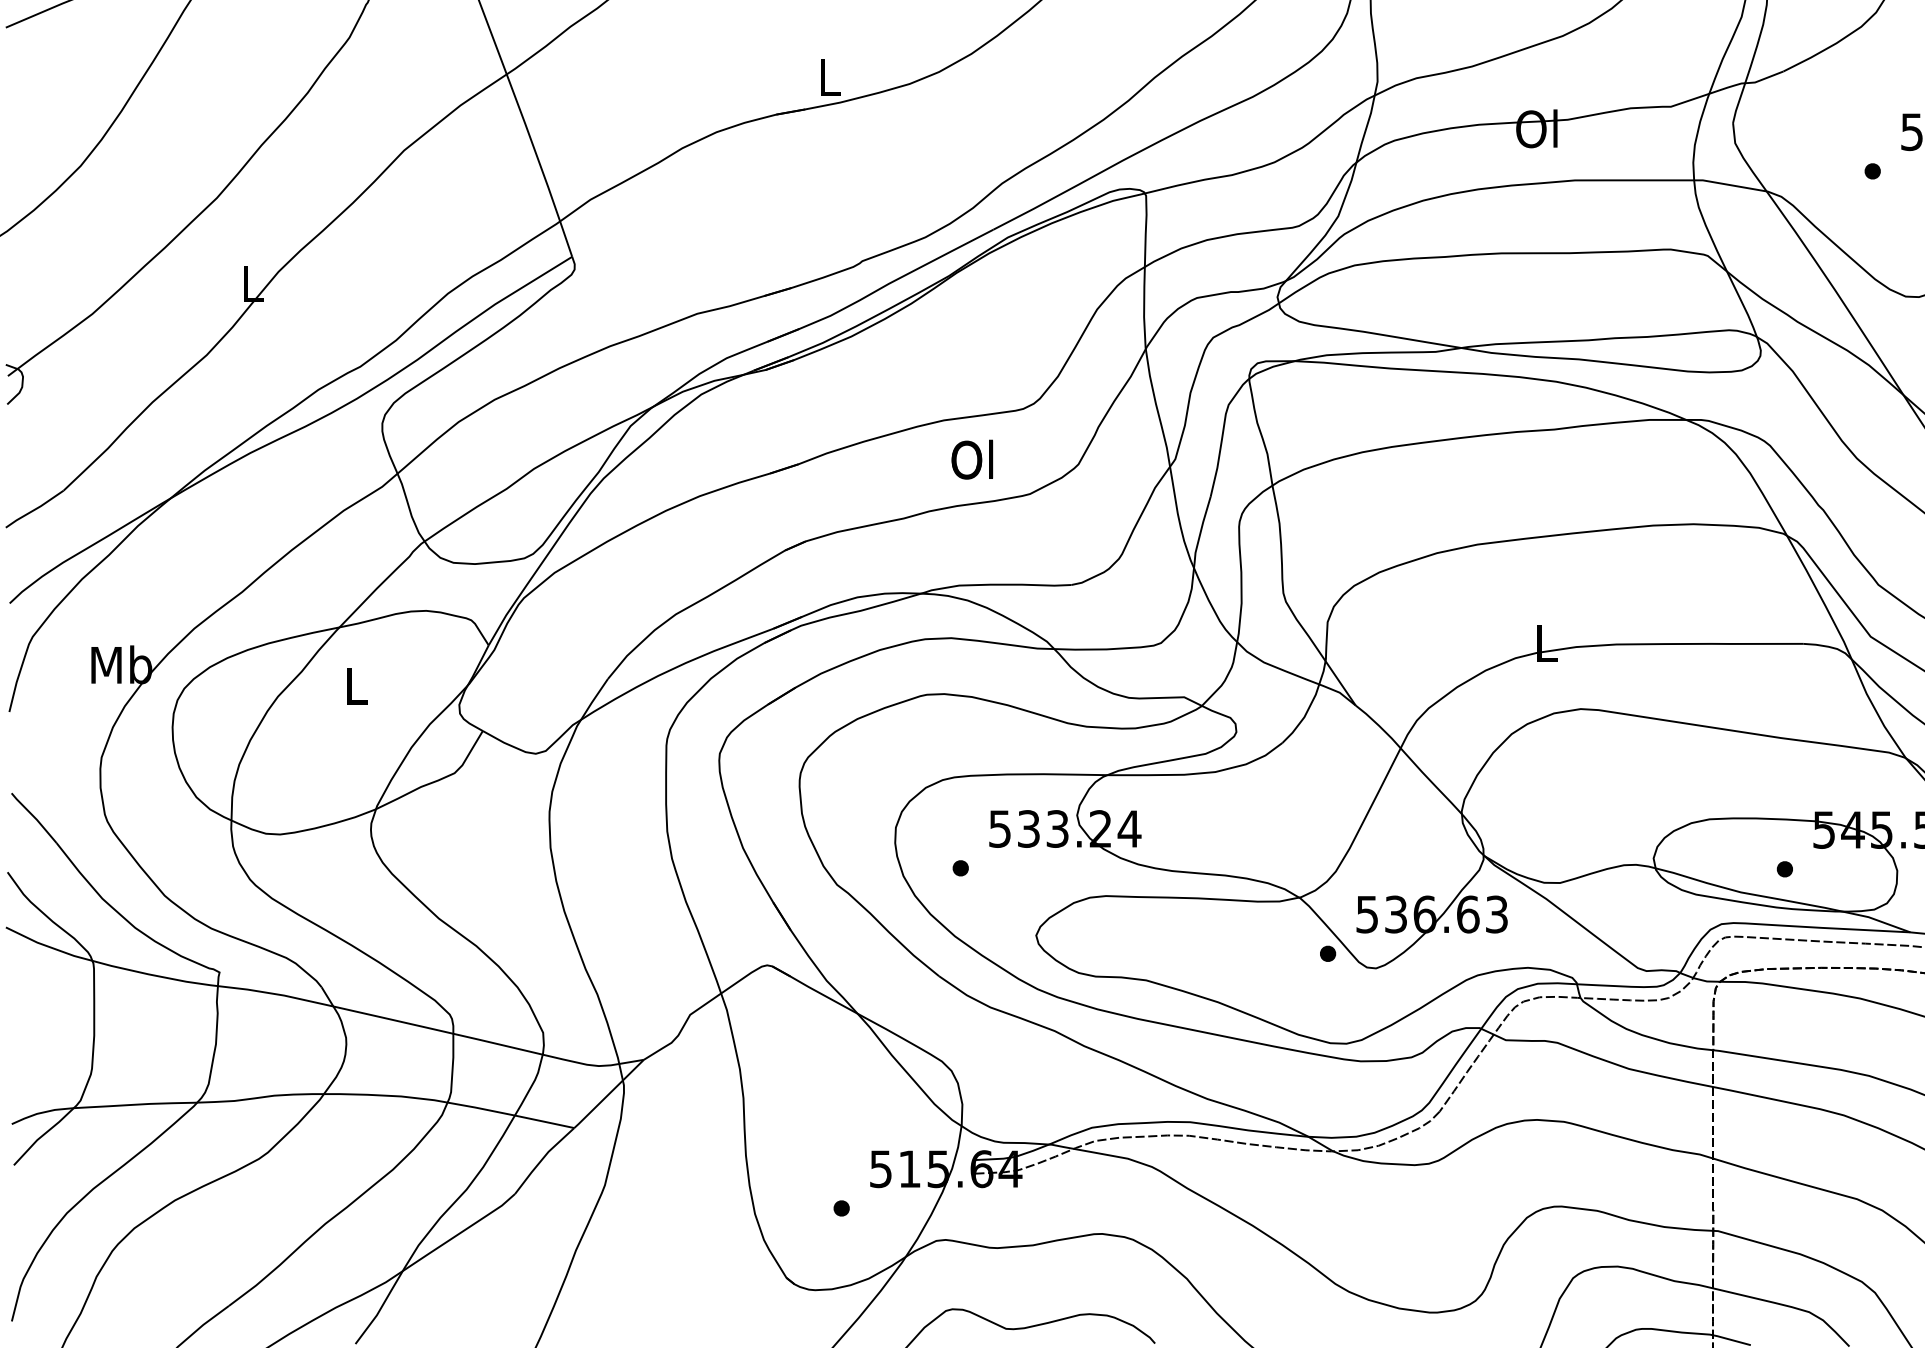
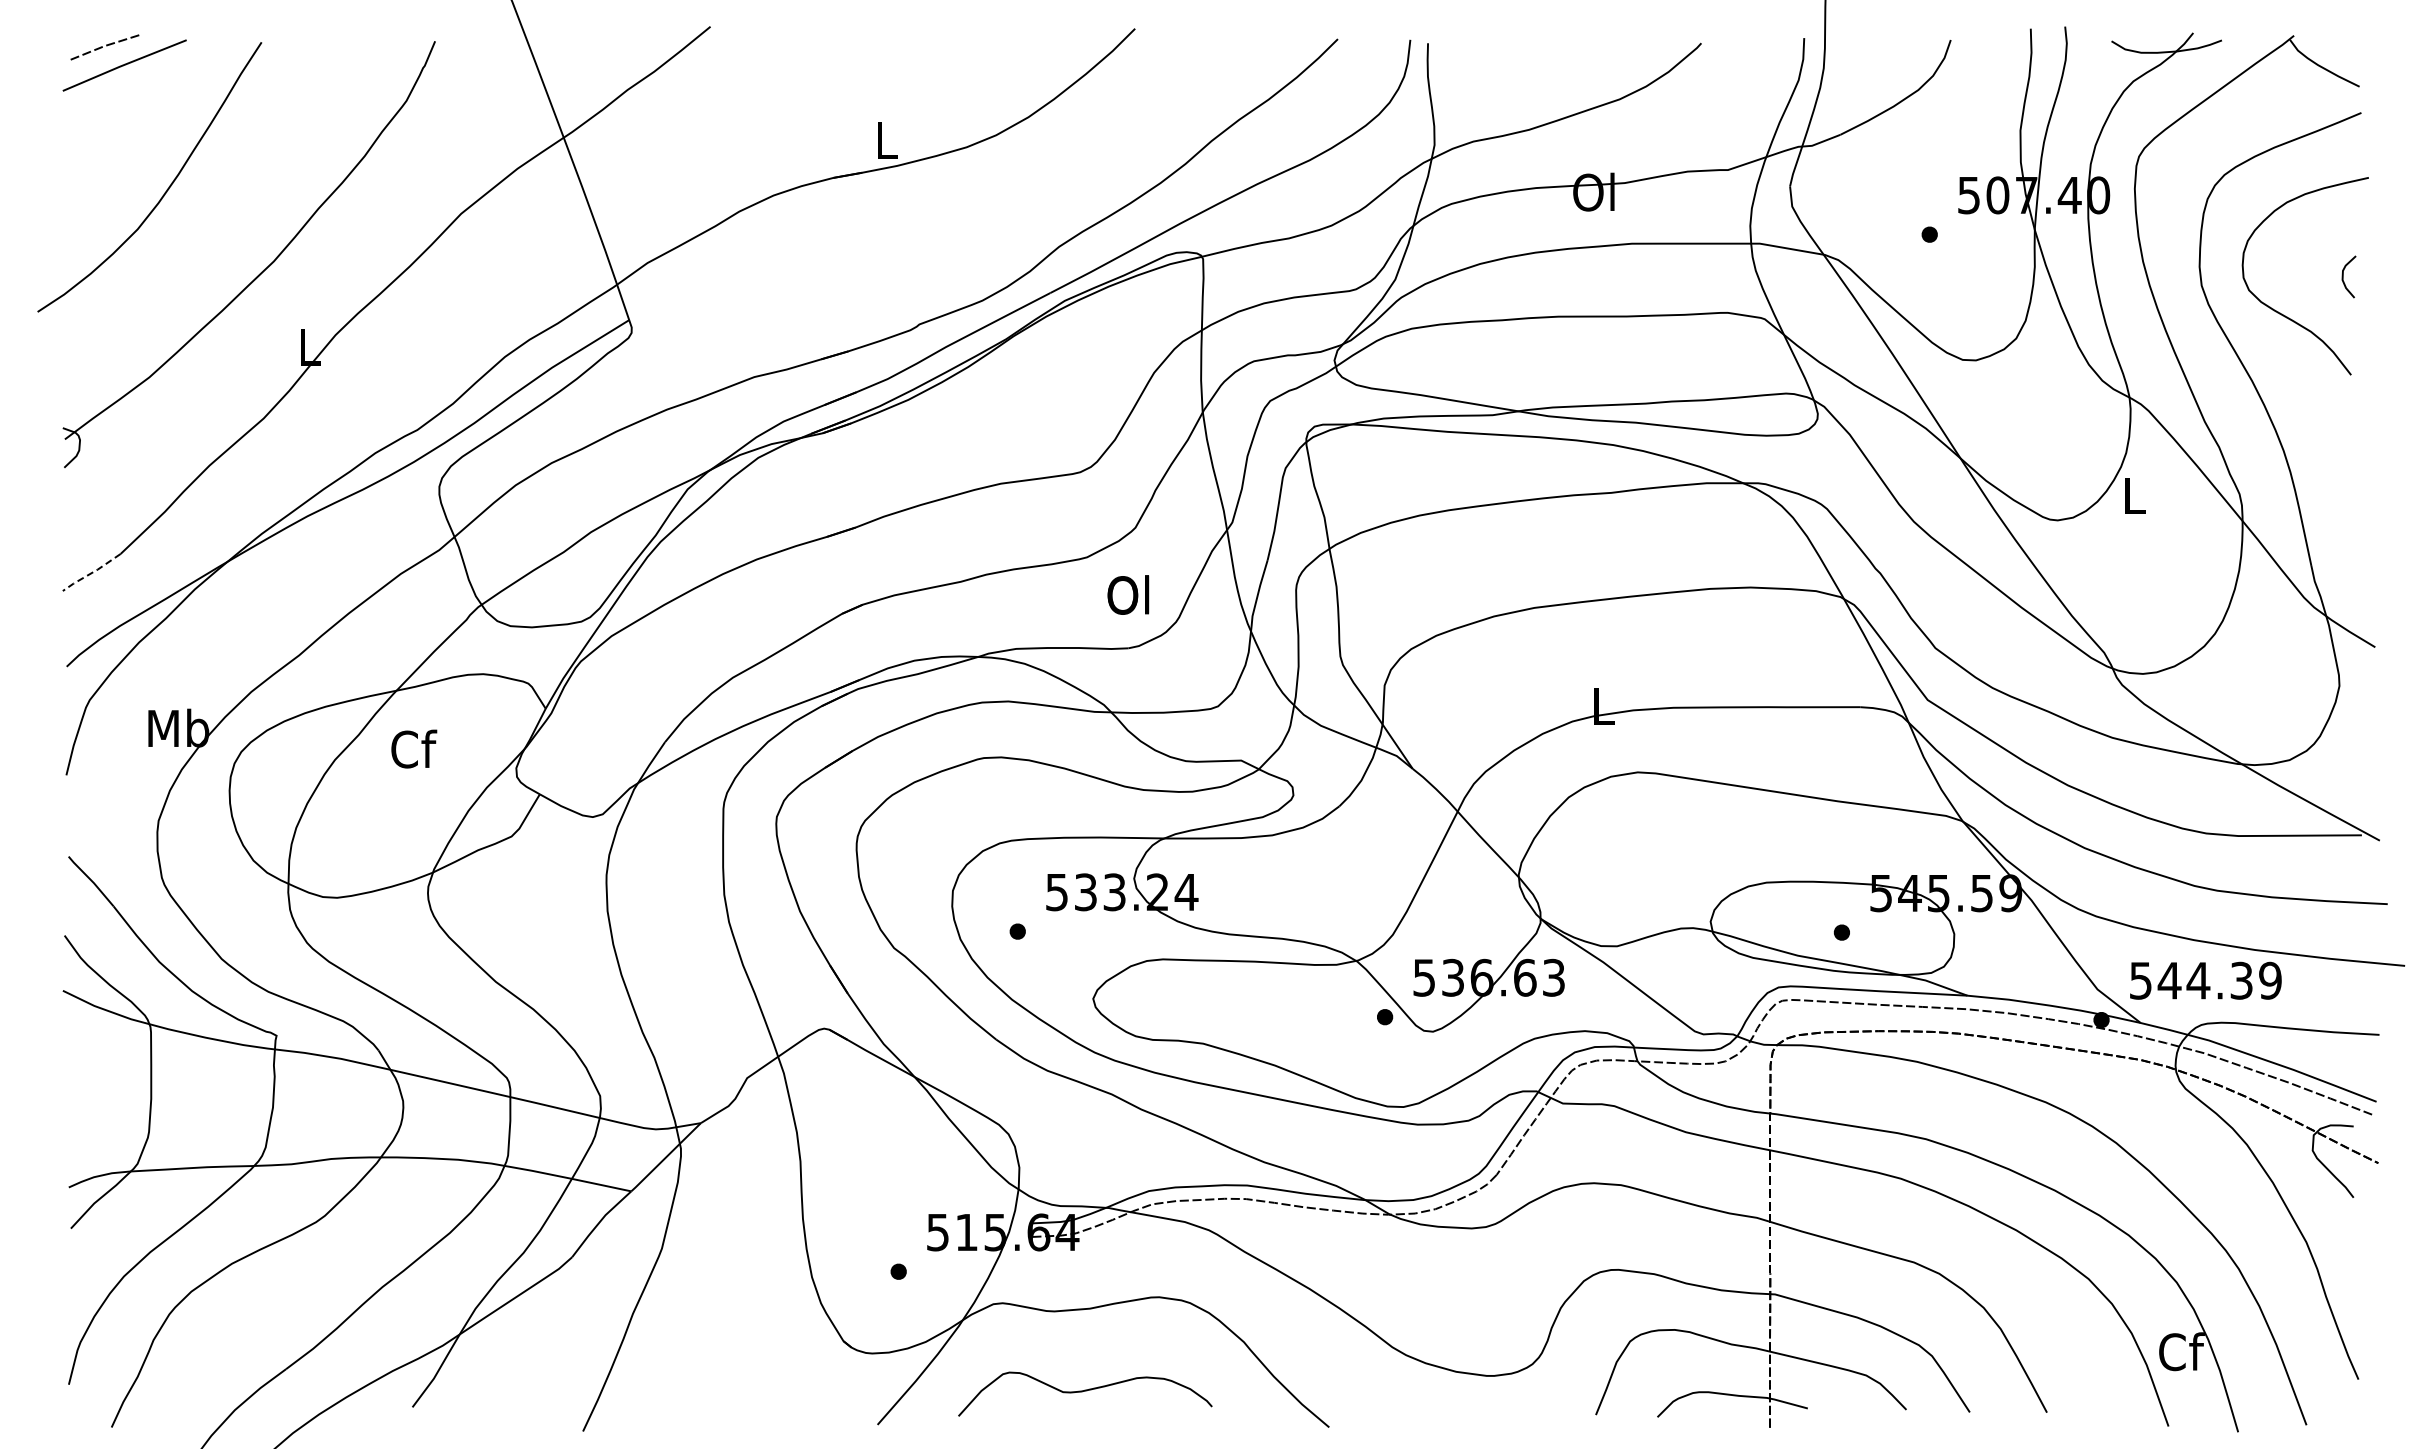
text: (972, 459) -> (1128, 594), moved
line: (34, 510) -> (91, 573), solid -> dashed
text: (357, 685) -> (414, 748), L -> Cf

